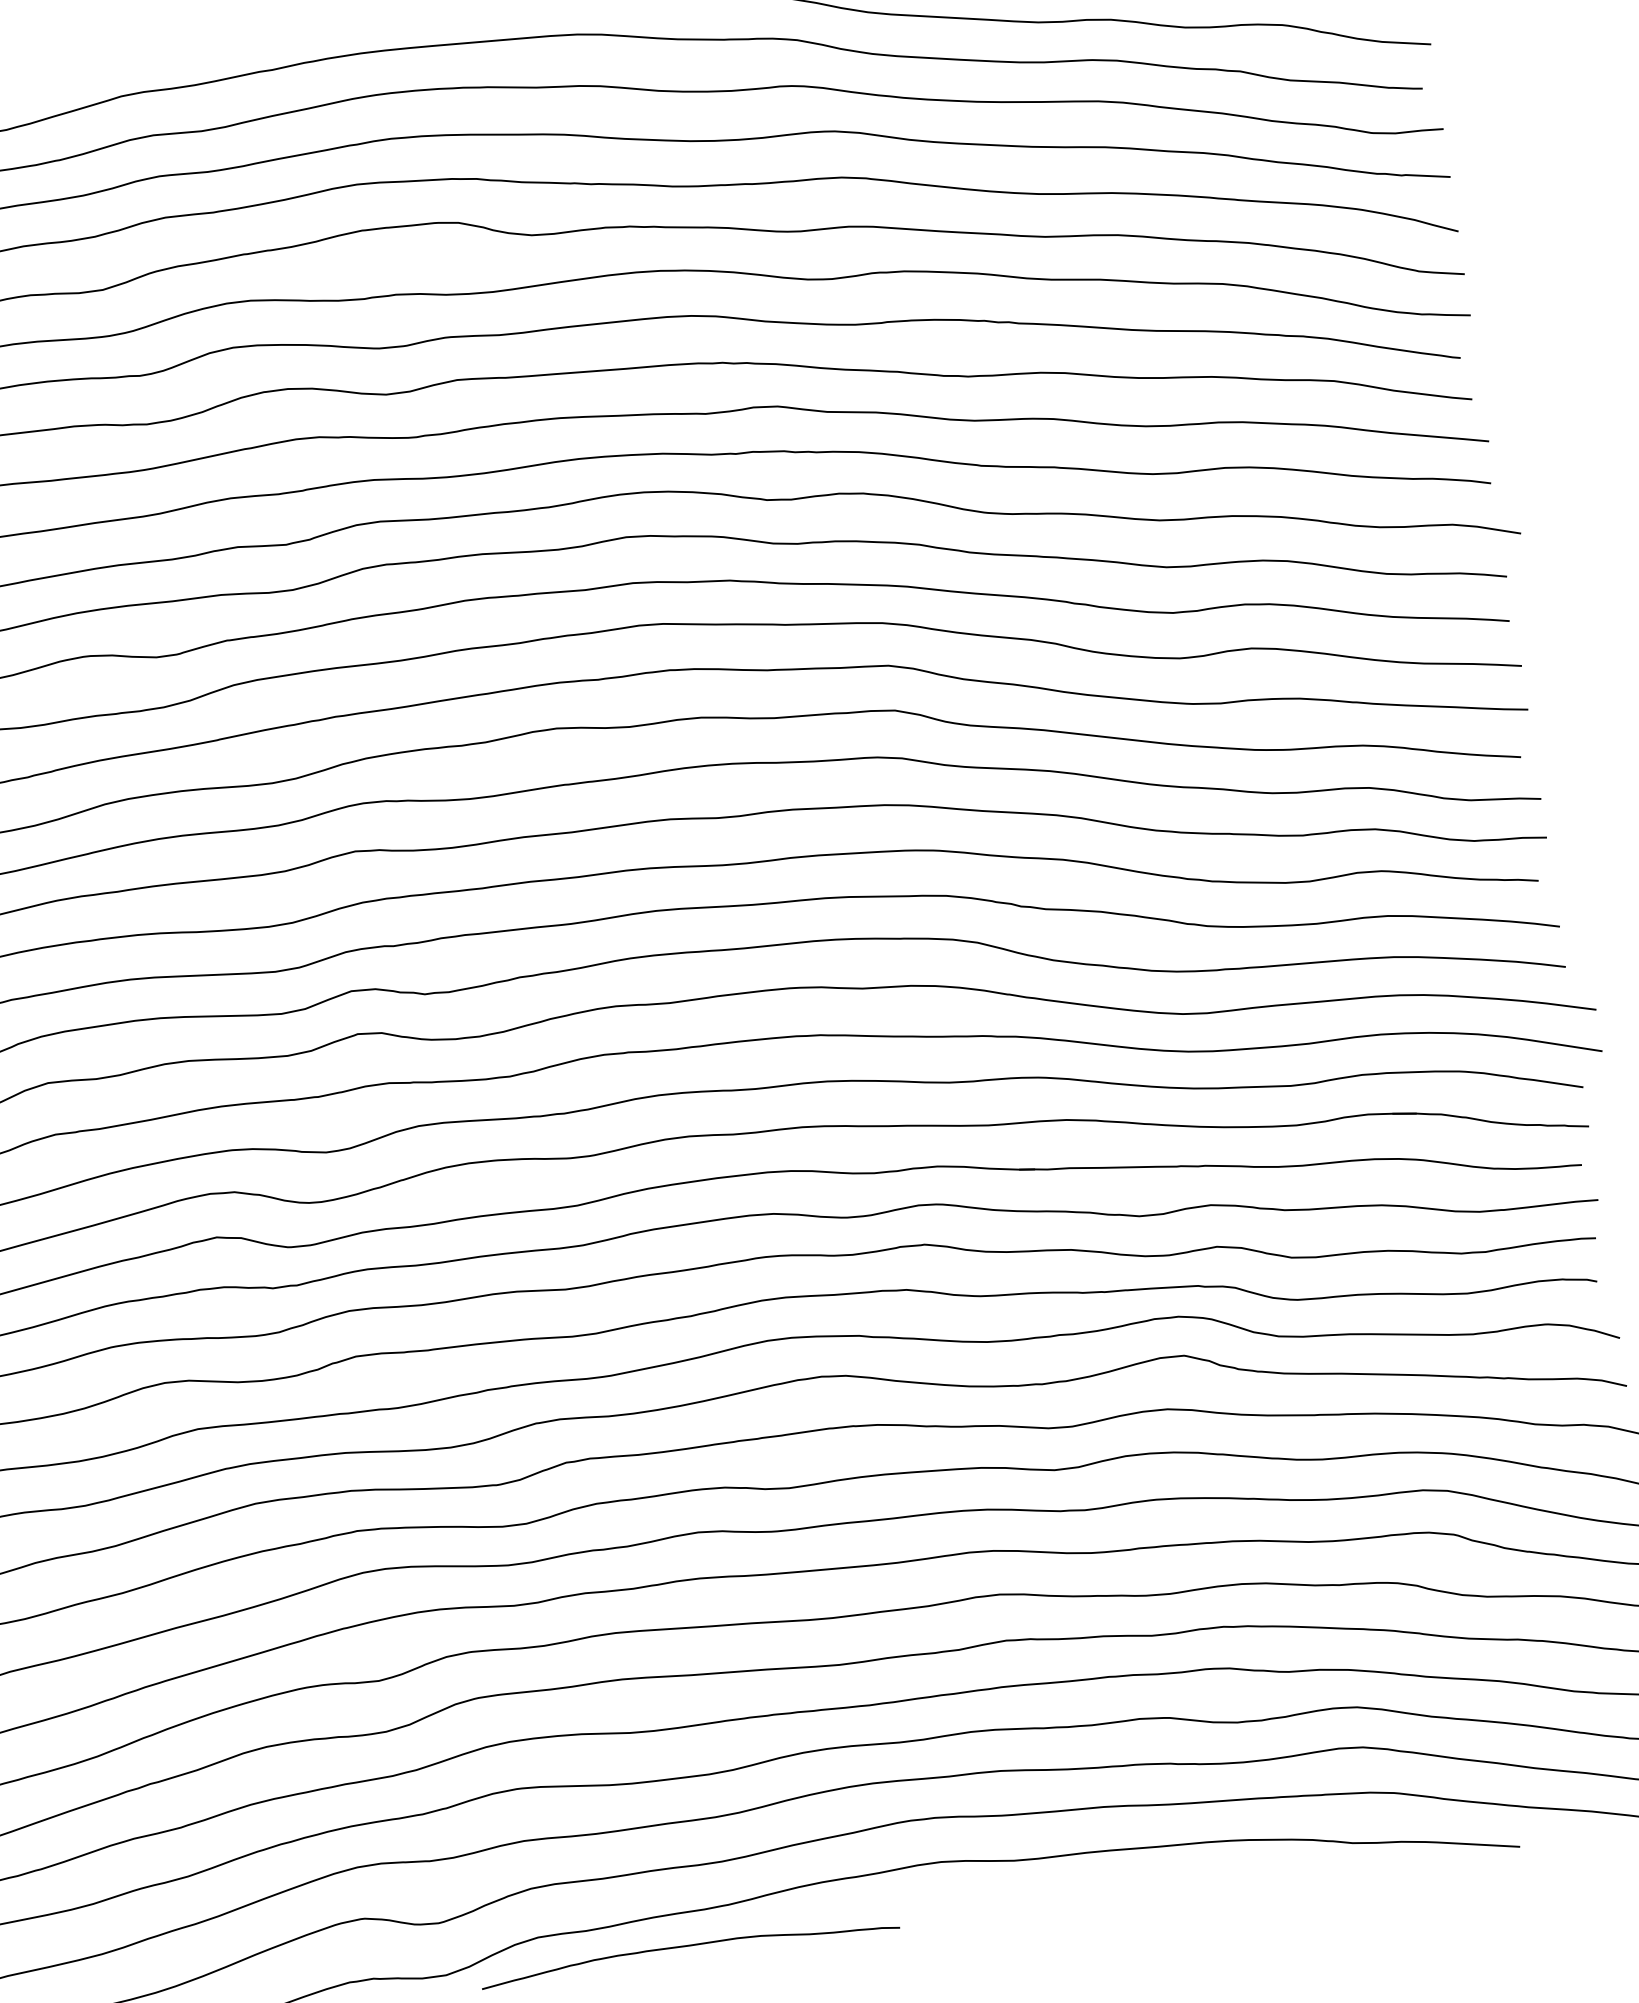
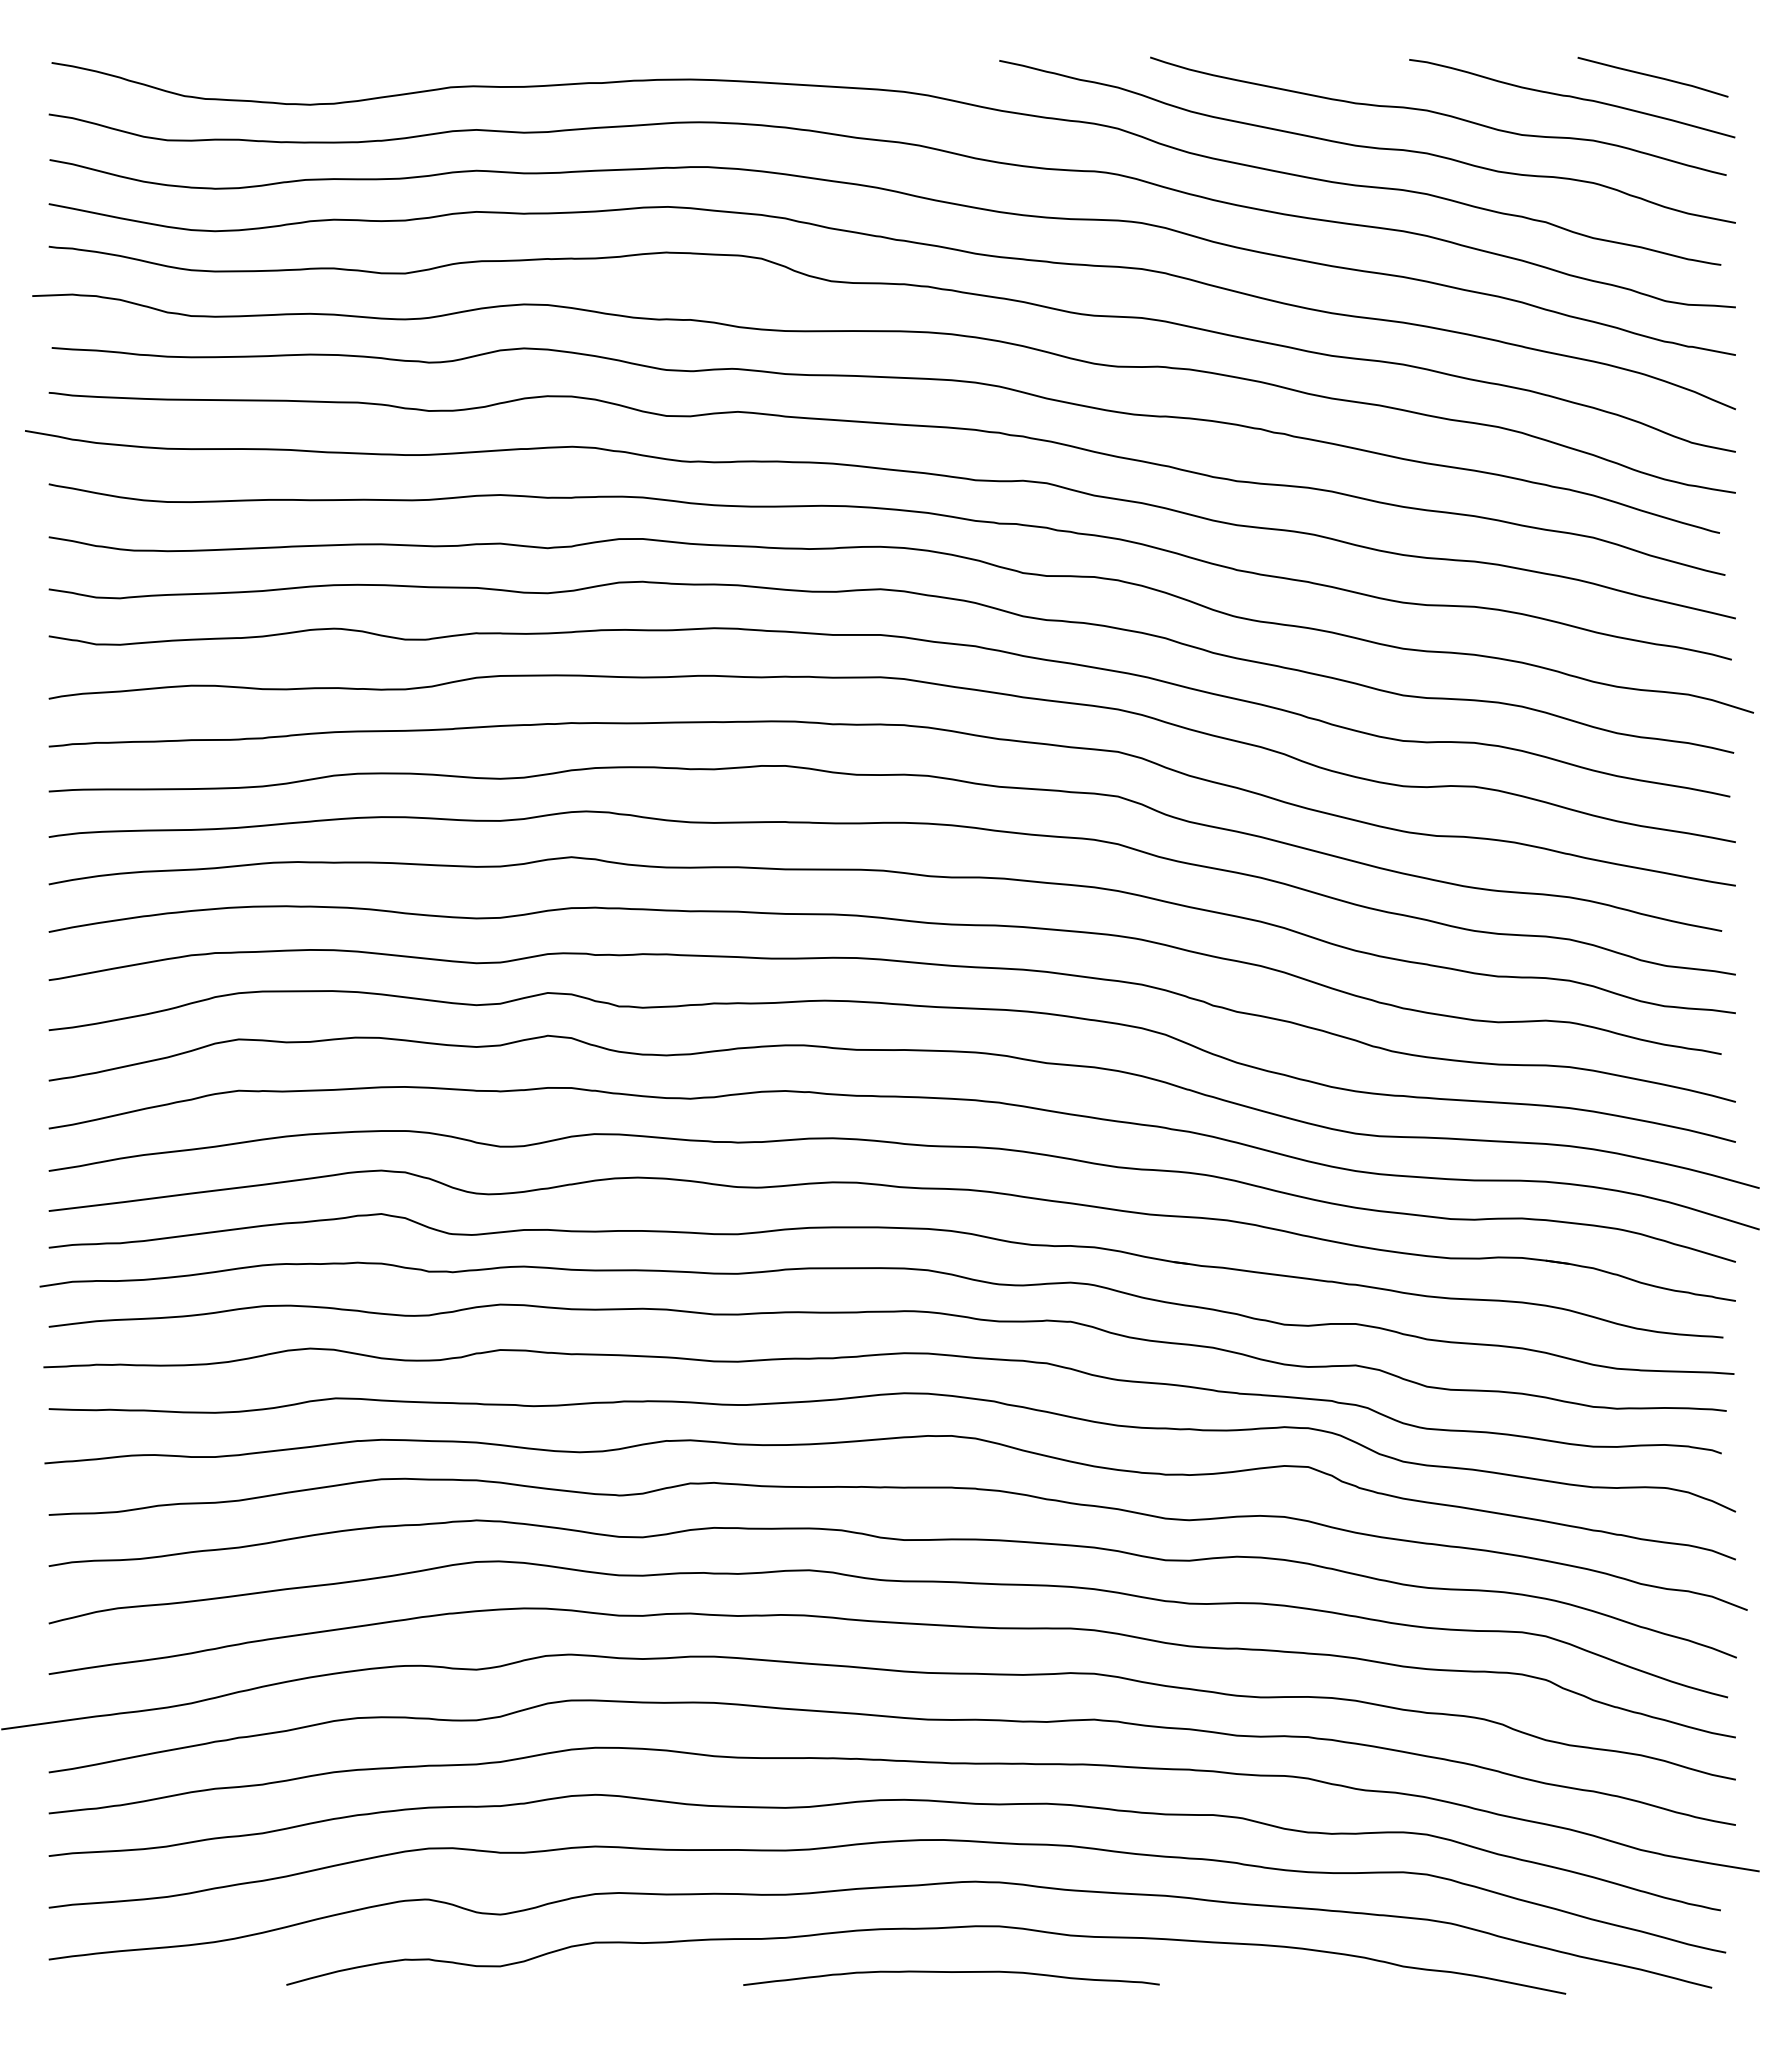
curve: (689, 1946) -> (951, 1972), moved

